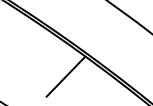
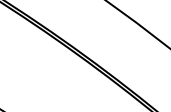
line: (65, 76) -> (62, 79), removed

